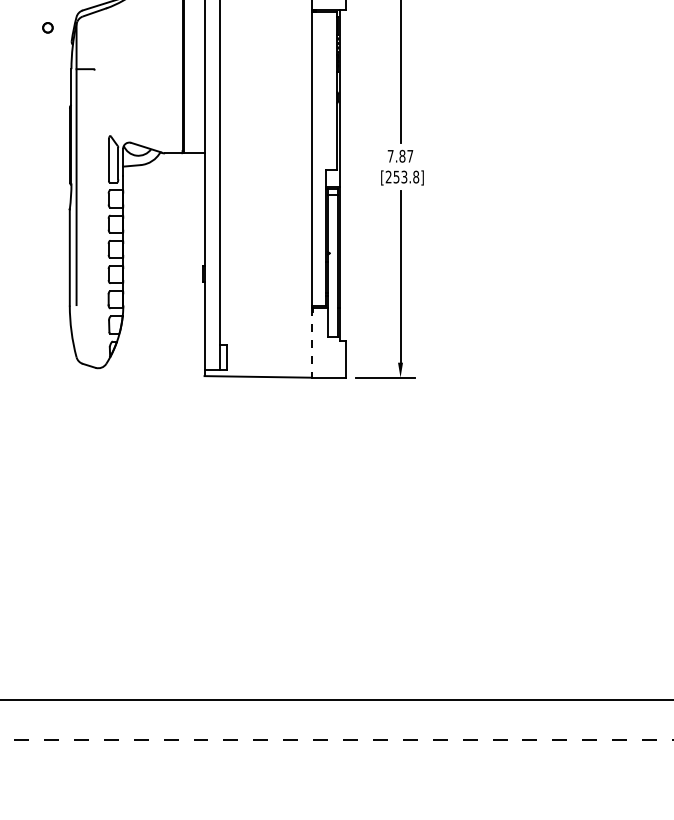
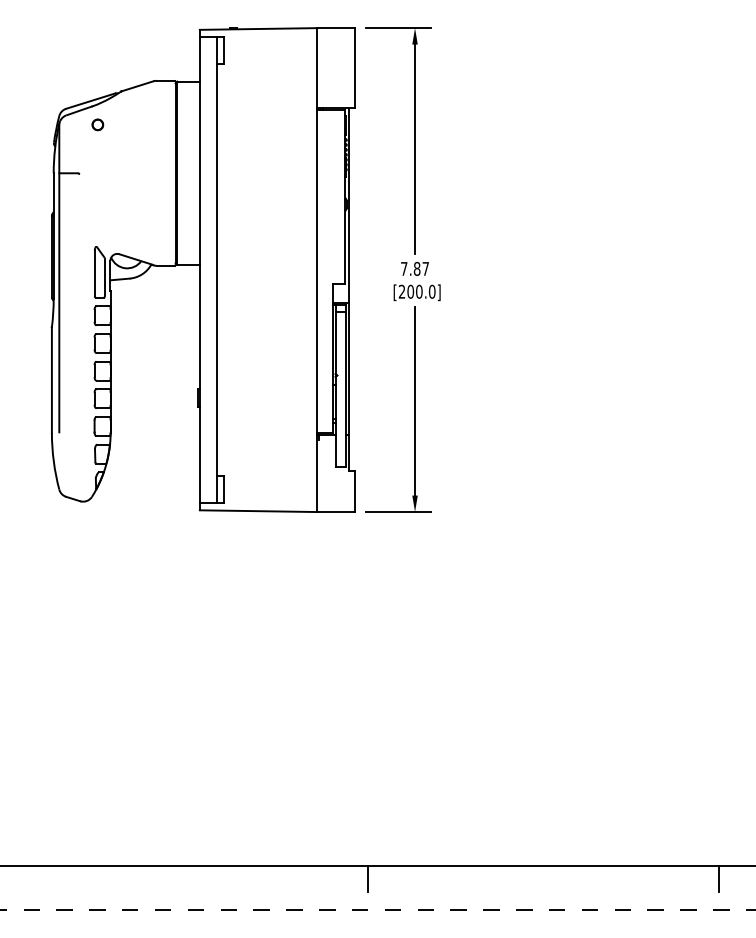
part: (47, 27) -> (97, 124), moved
text: (406, 176) -> (421, 291), [253.8] -> [200.0]
line: (311, 343) -> (317, 474), dashed -> solid
line: (357, 711) -> (367, 878), added

